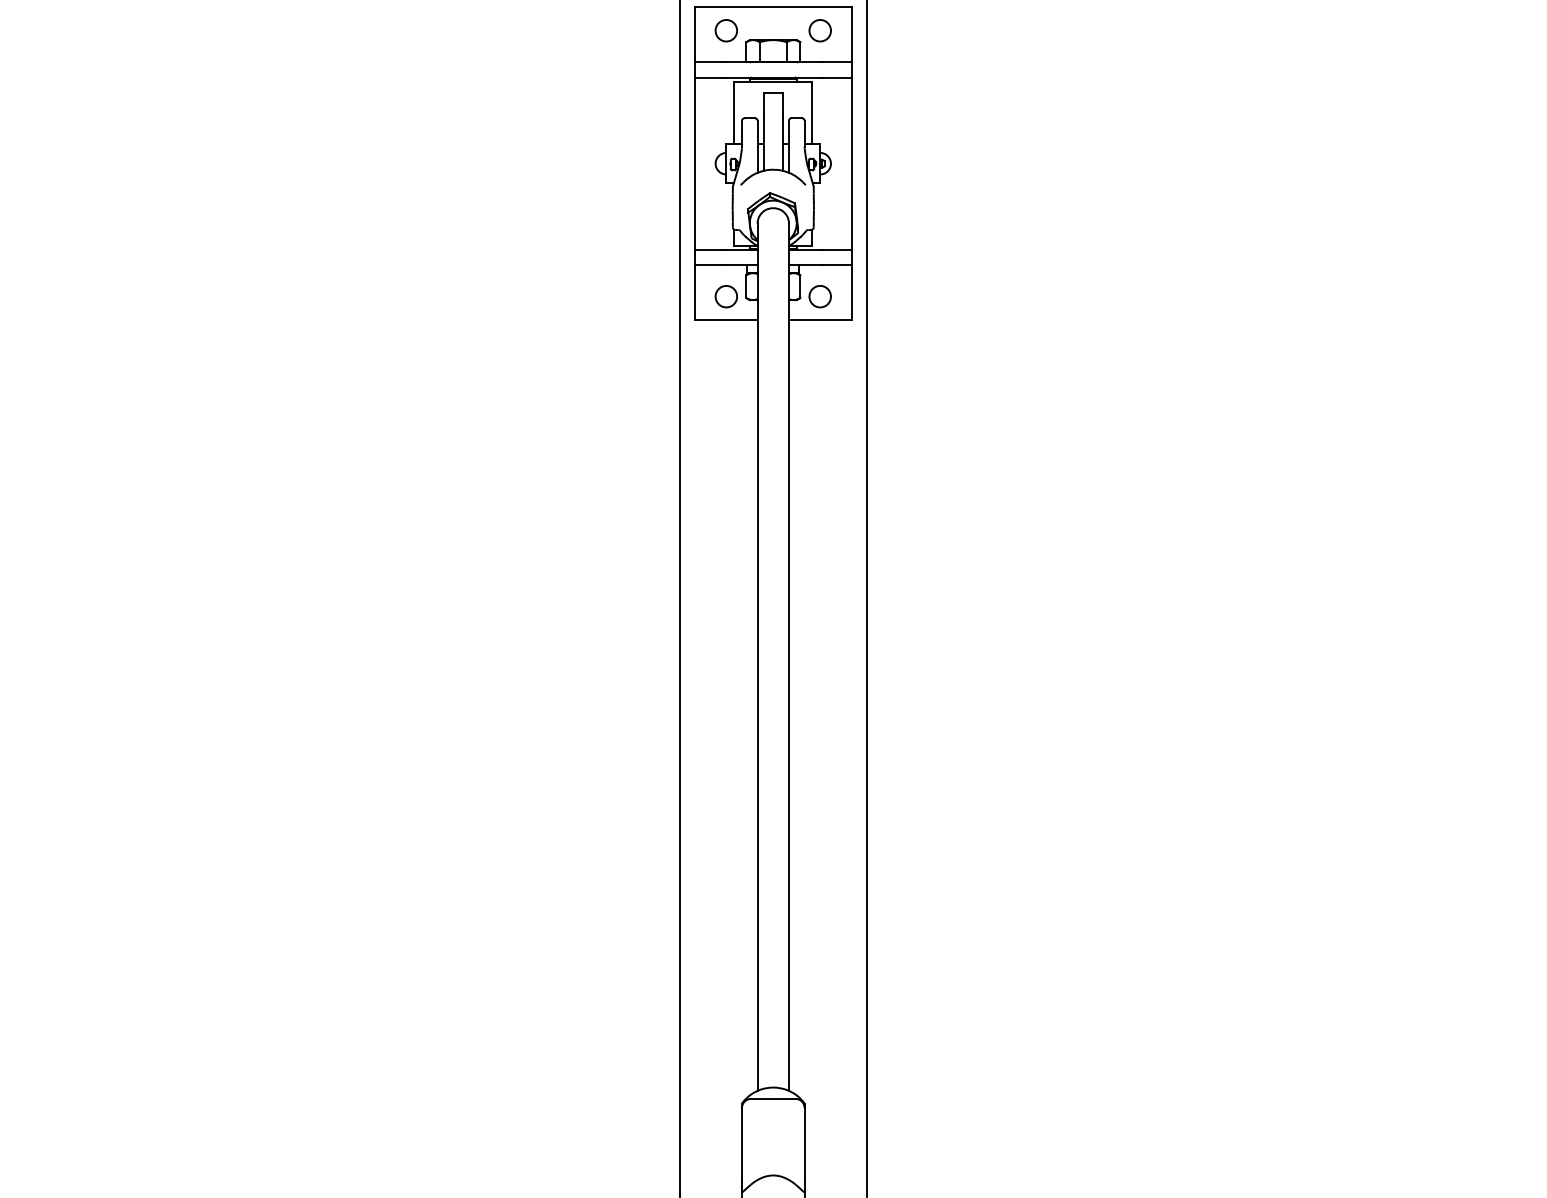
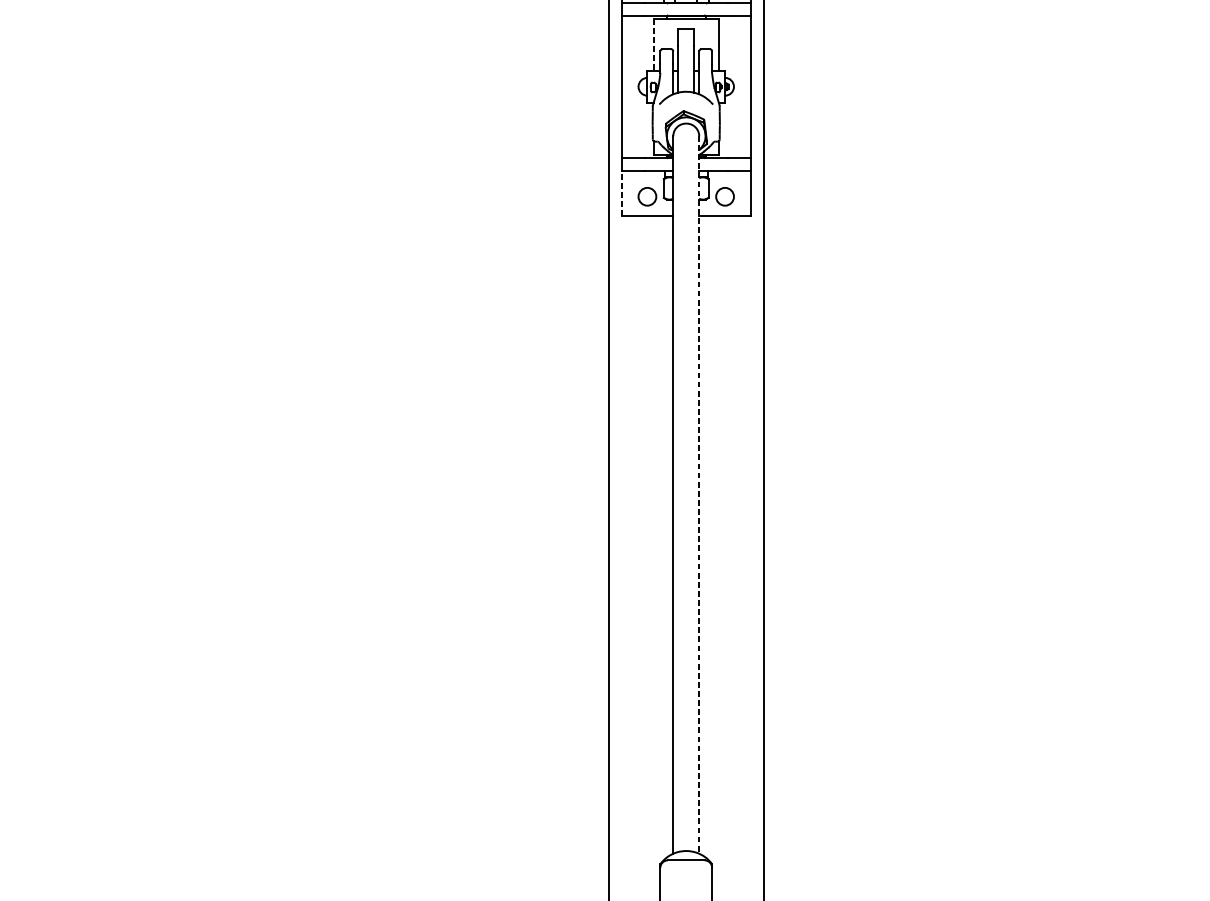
line: (734, 113) -> (654, 45), solid -> dashed
line: (695, 292) -> (621, 193), solid -> dashed
line: (788, 657) -> (698, 495), solid -> dashed

